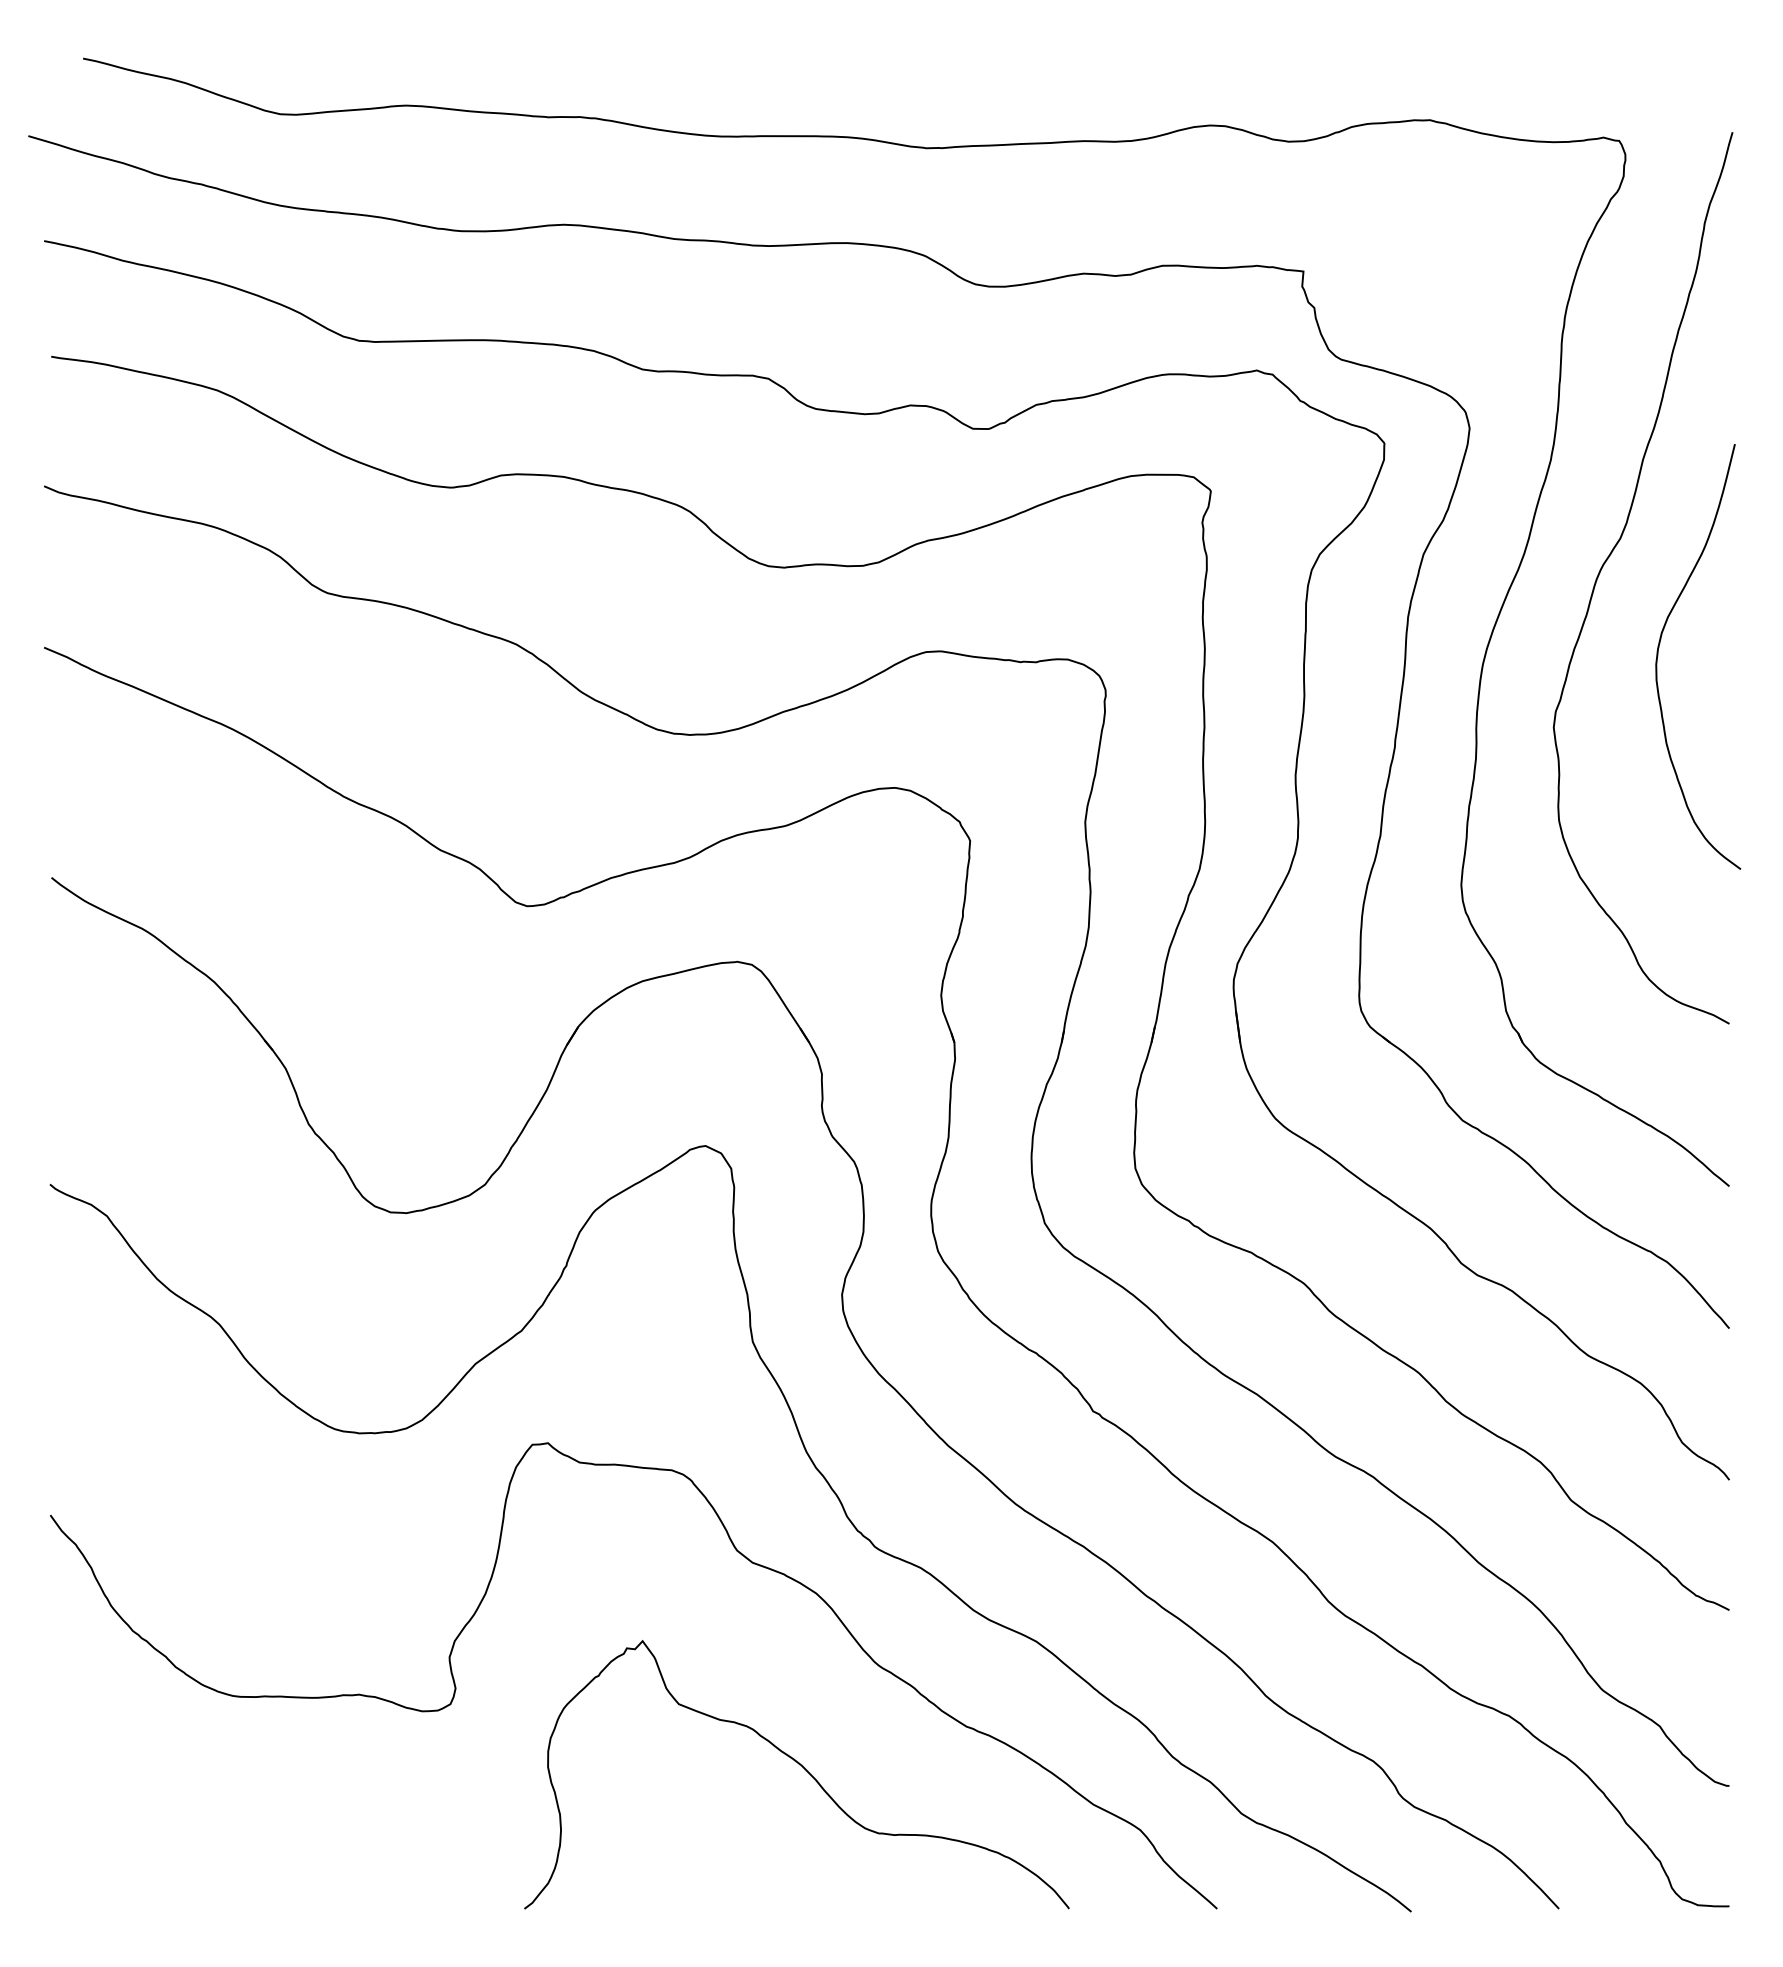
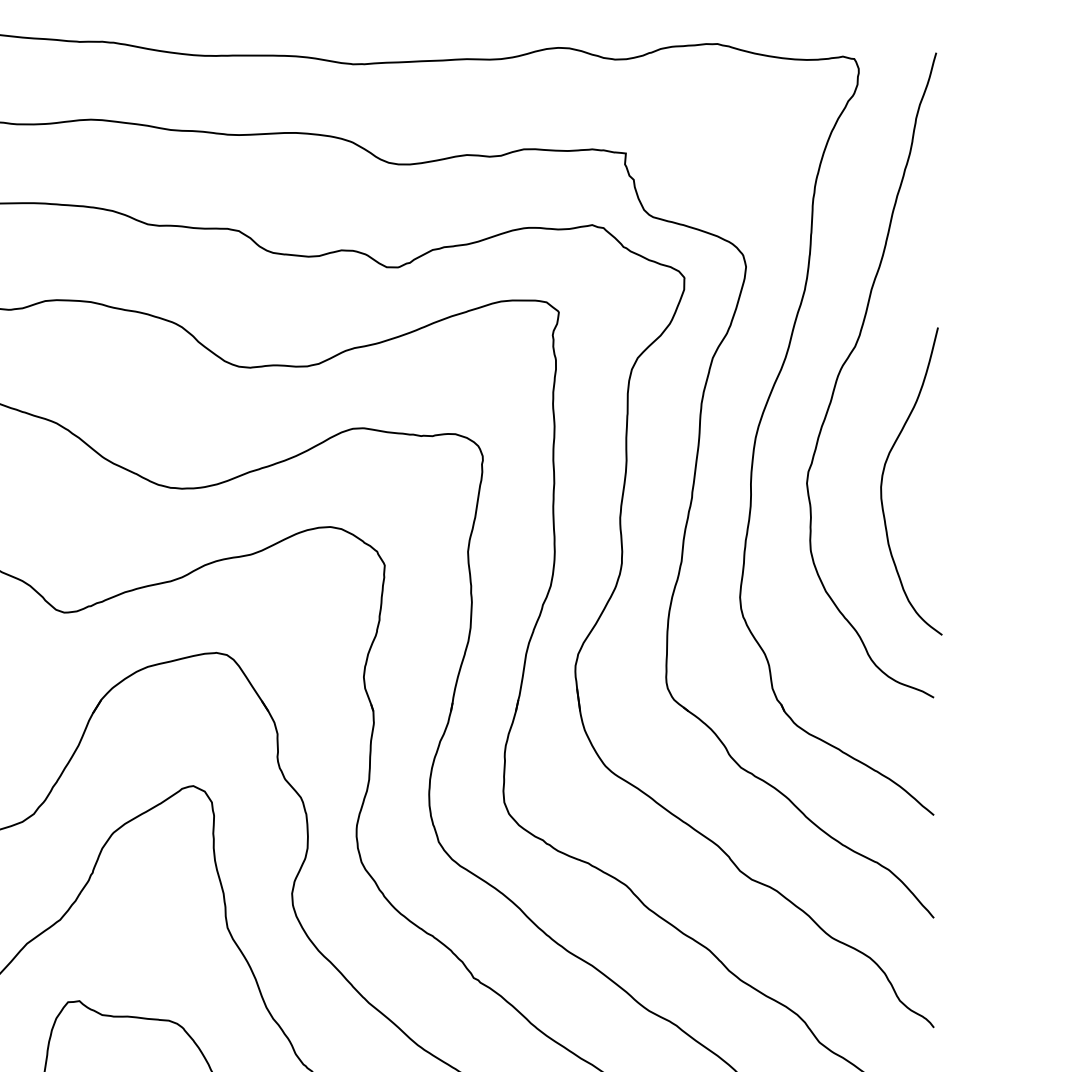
curve: (1659, 648) -> (883, 475), moved

